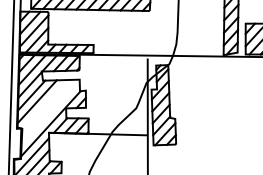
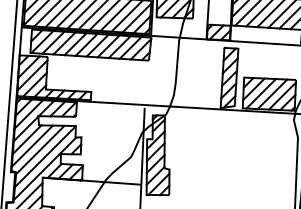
line: (45, 104) -> (40, 149), added
line: (49, 111) -> (44, 156), added

